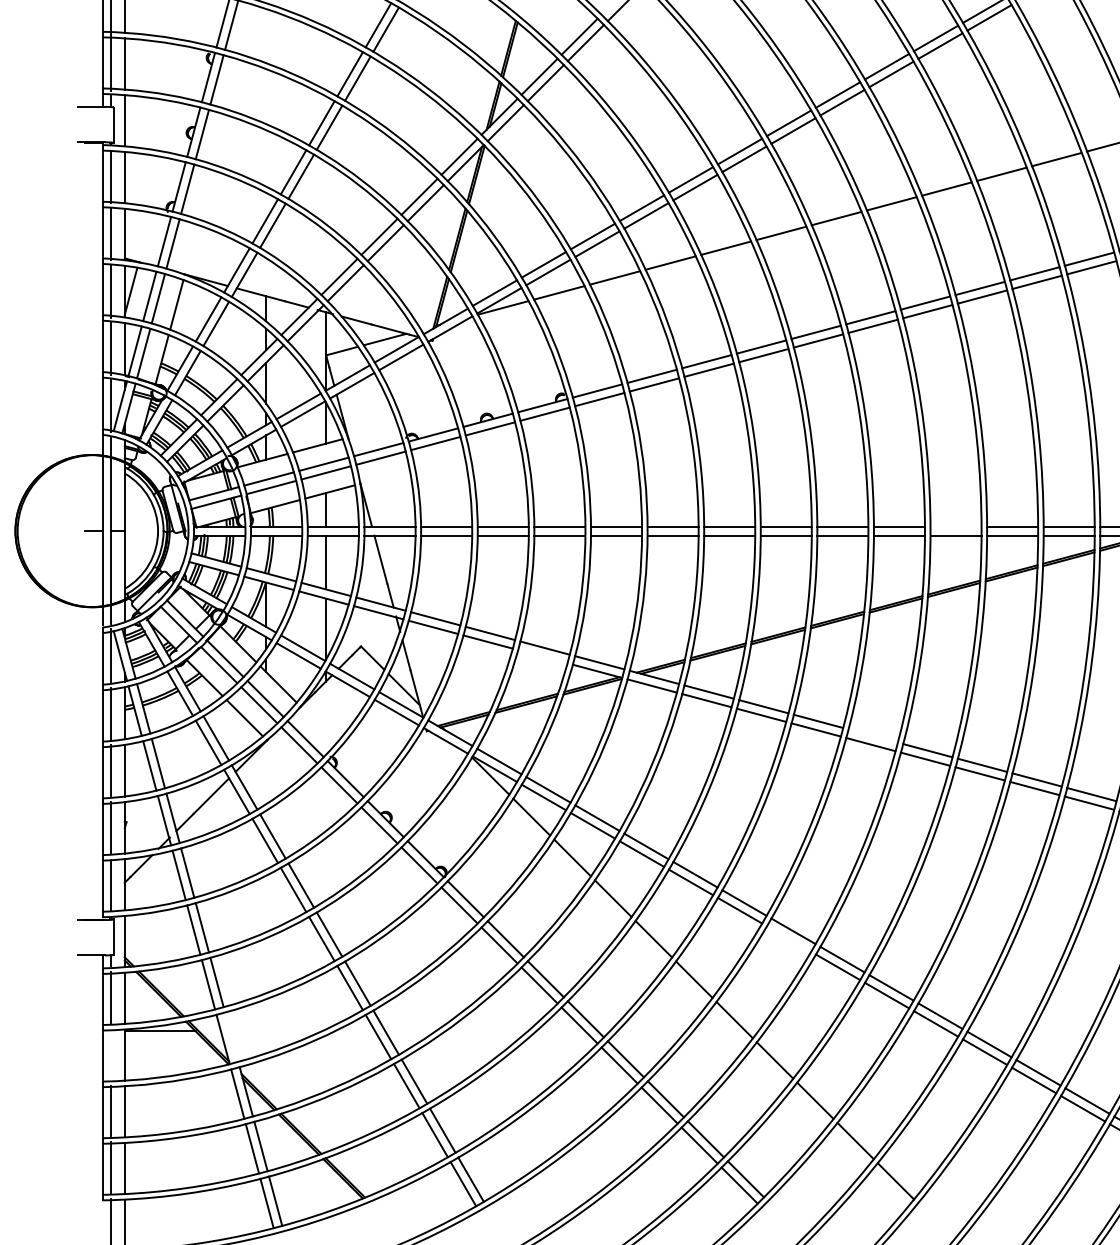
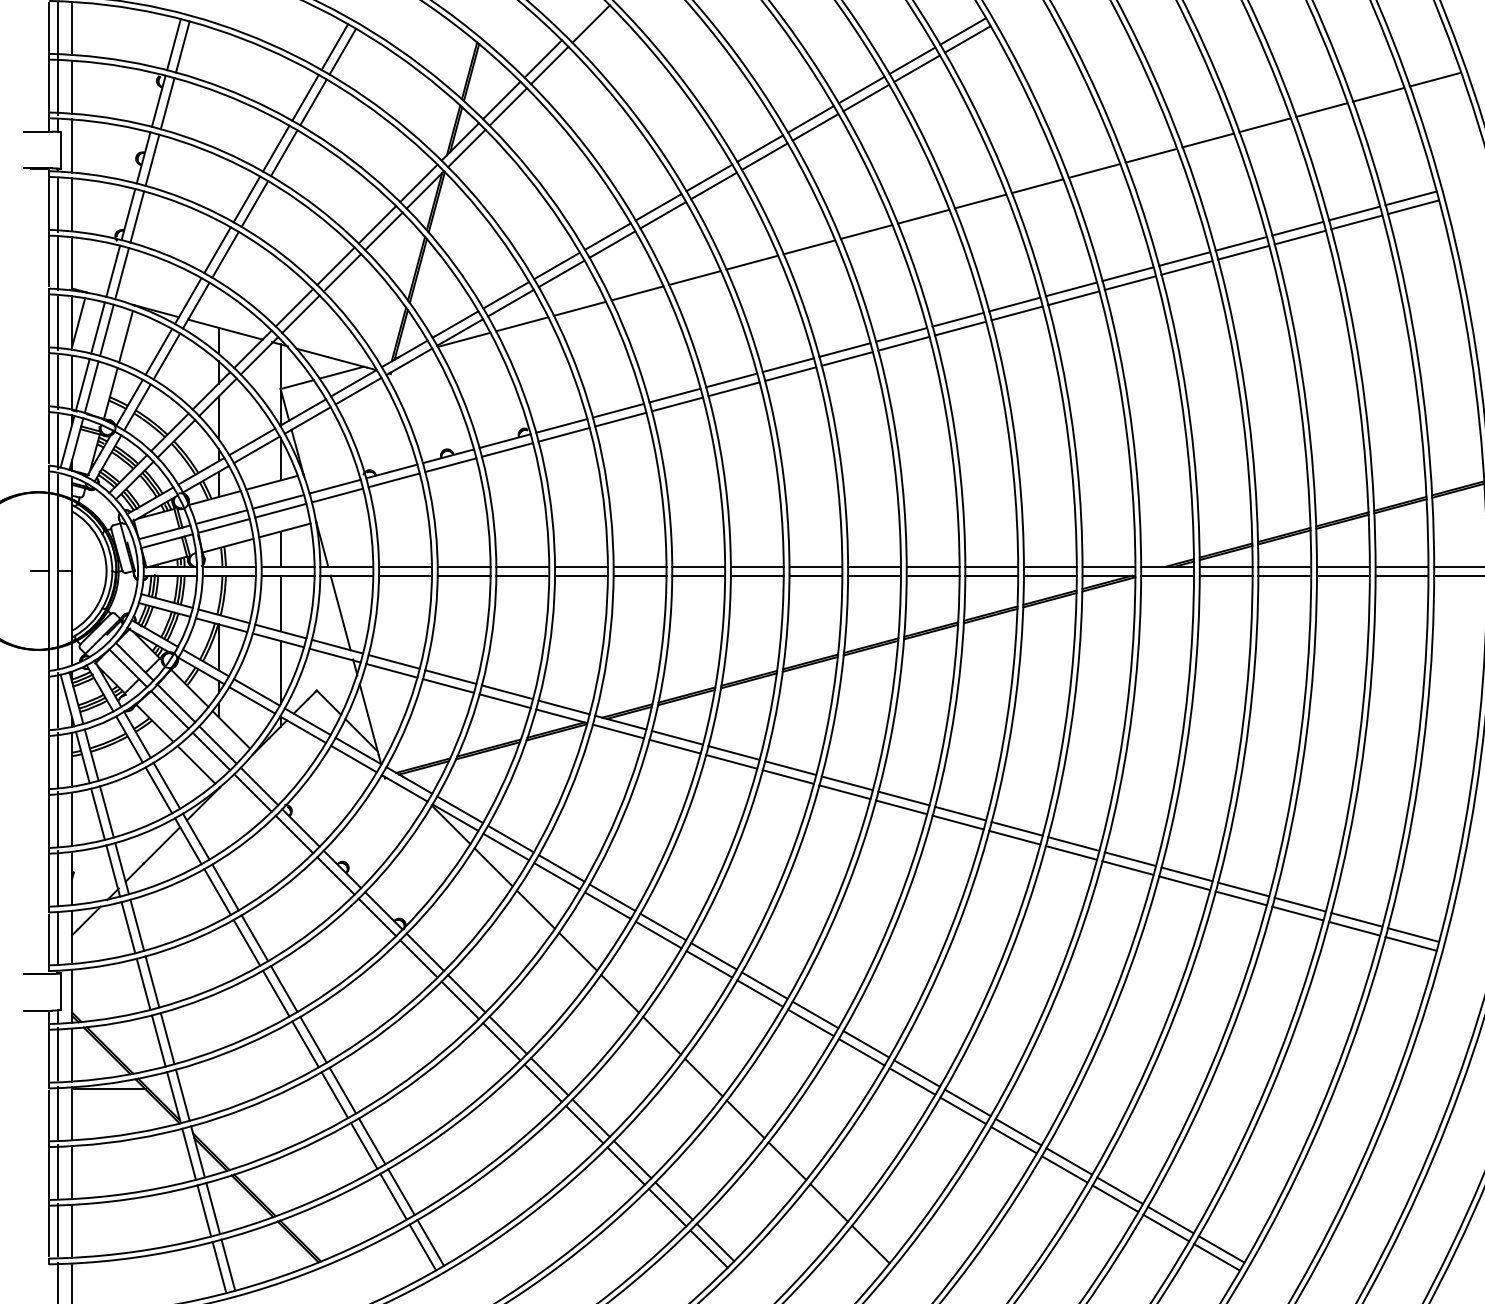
line: (955, 526) -> (932, 566), added
line: (542, 657) -> (504, 701), added
line: (872, 736) -> (846, 783), added
line: (789, 938) -> (760, 993), added
line: (231, 1036) -> (182, 1094), added
line: (111, 1053) -> (58, 1112), added

